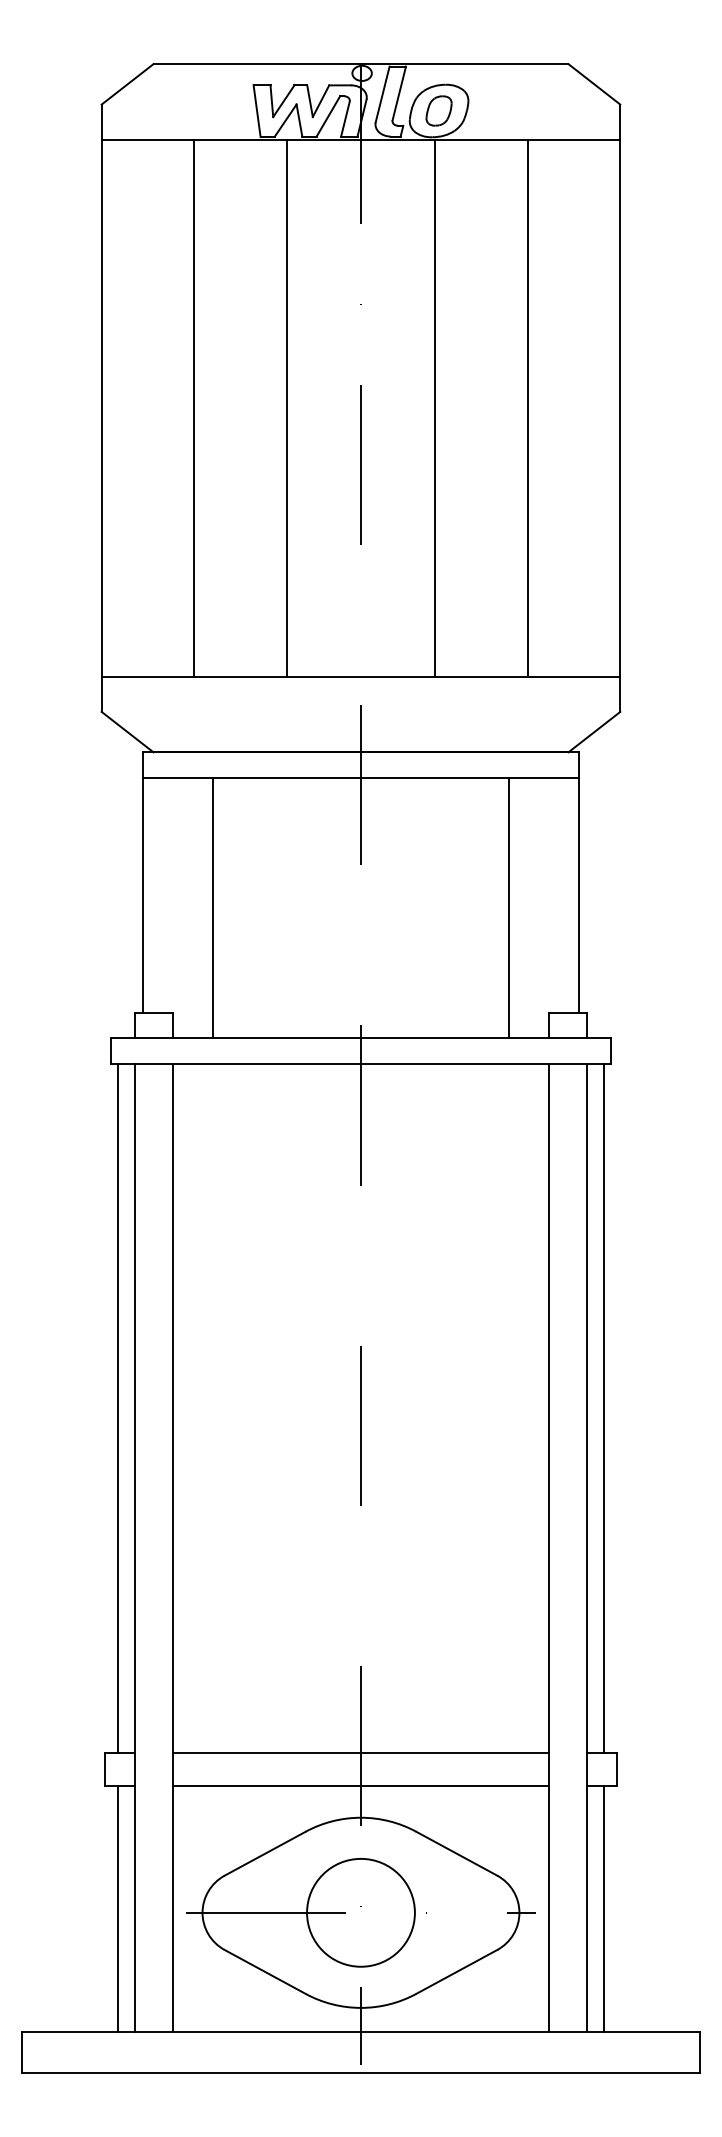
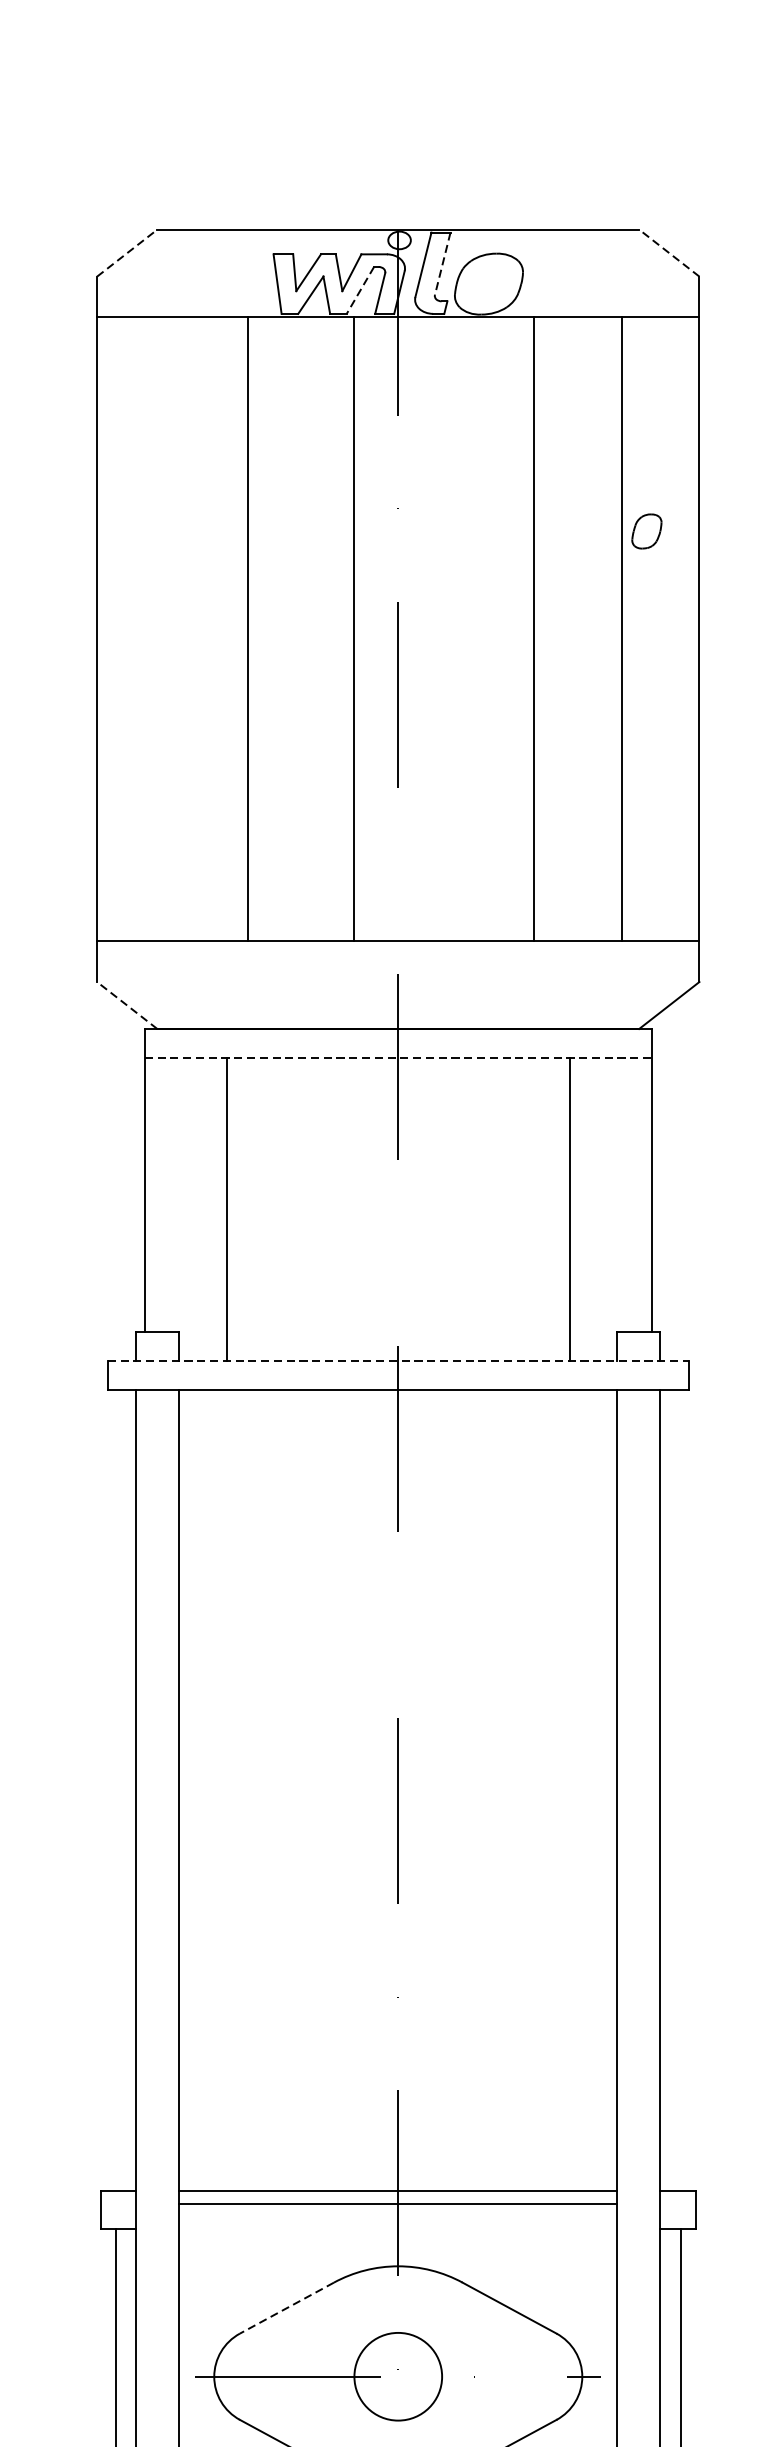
line: (127, 84) -> (127, 253), solid -> dashed
line: (594, 84) -> (669, 253), solid -> dashed
line: (399, 93) -> (442, 263), solid -> dashed
part: (438, 110) -> (646, 530), moved
line: (328, 116) -> (360, 290), solid -> dashed
line: (193, 407) -> (247, 628), moved
line: (287, 407) -> (354, 628), moved
line: (434, 407) -> (533, 628), moved
line: (528, 407) -> (621, 628), moved
line: (127, 732) -> (127, 1005), solid -> dashed
line: (361, 777) -> (398, 1058), solid -> dashed
line: (361, 1038) -> (398, 1361), solid -> dashed
line: (117, 1407) -> (115, 1789), removed
line: (604, 1407) -> (681, 1789), removed
line: (360, 1785) -> (397, 2203), moved
line: (264, 1853) -> (286, 2307), solid -> dashed
circle: (360, 1912) -> (397, 2376), size x0.7

